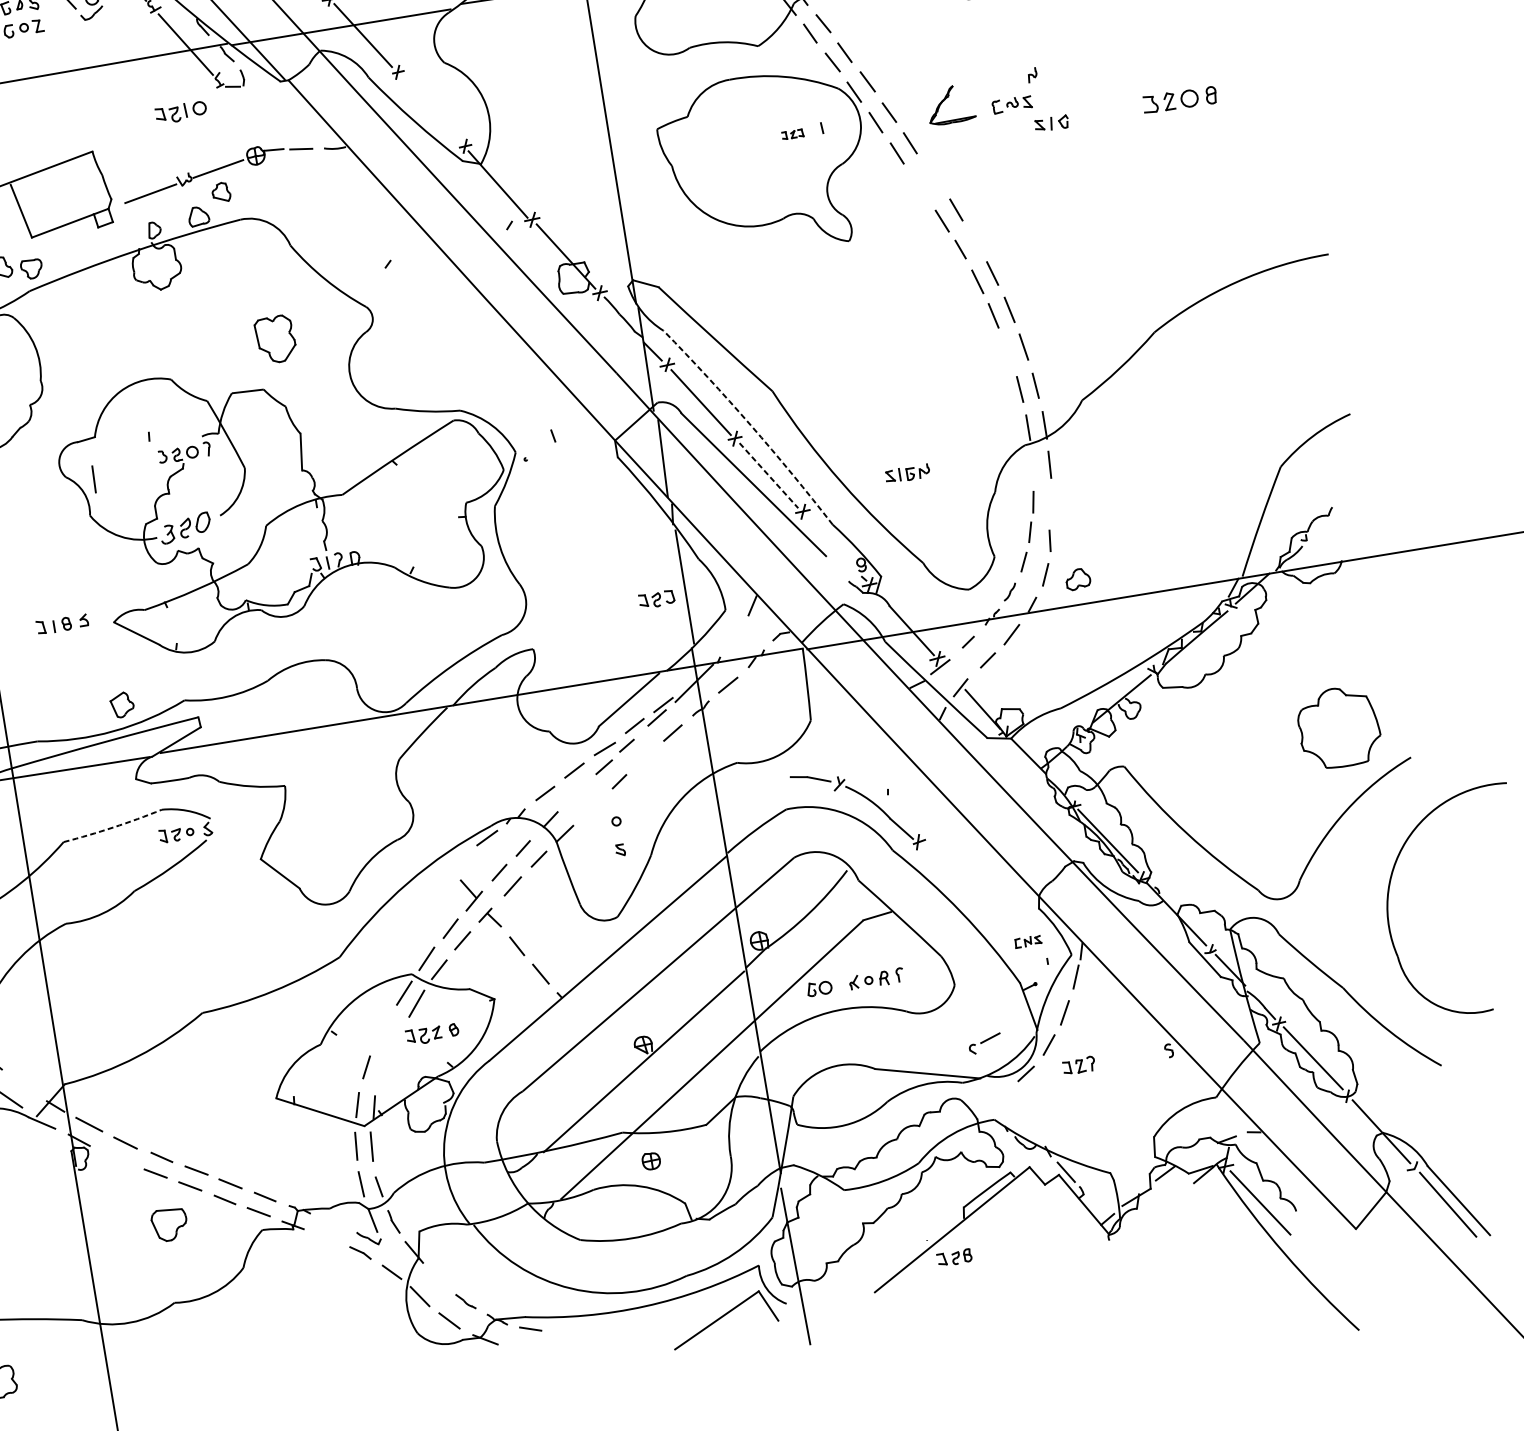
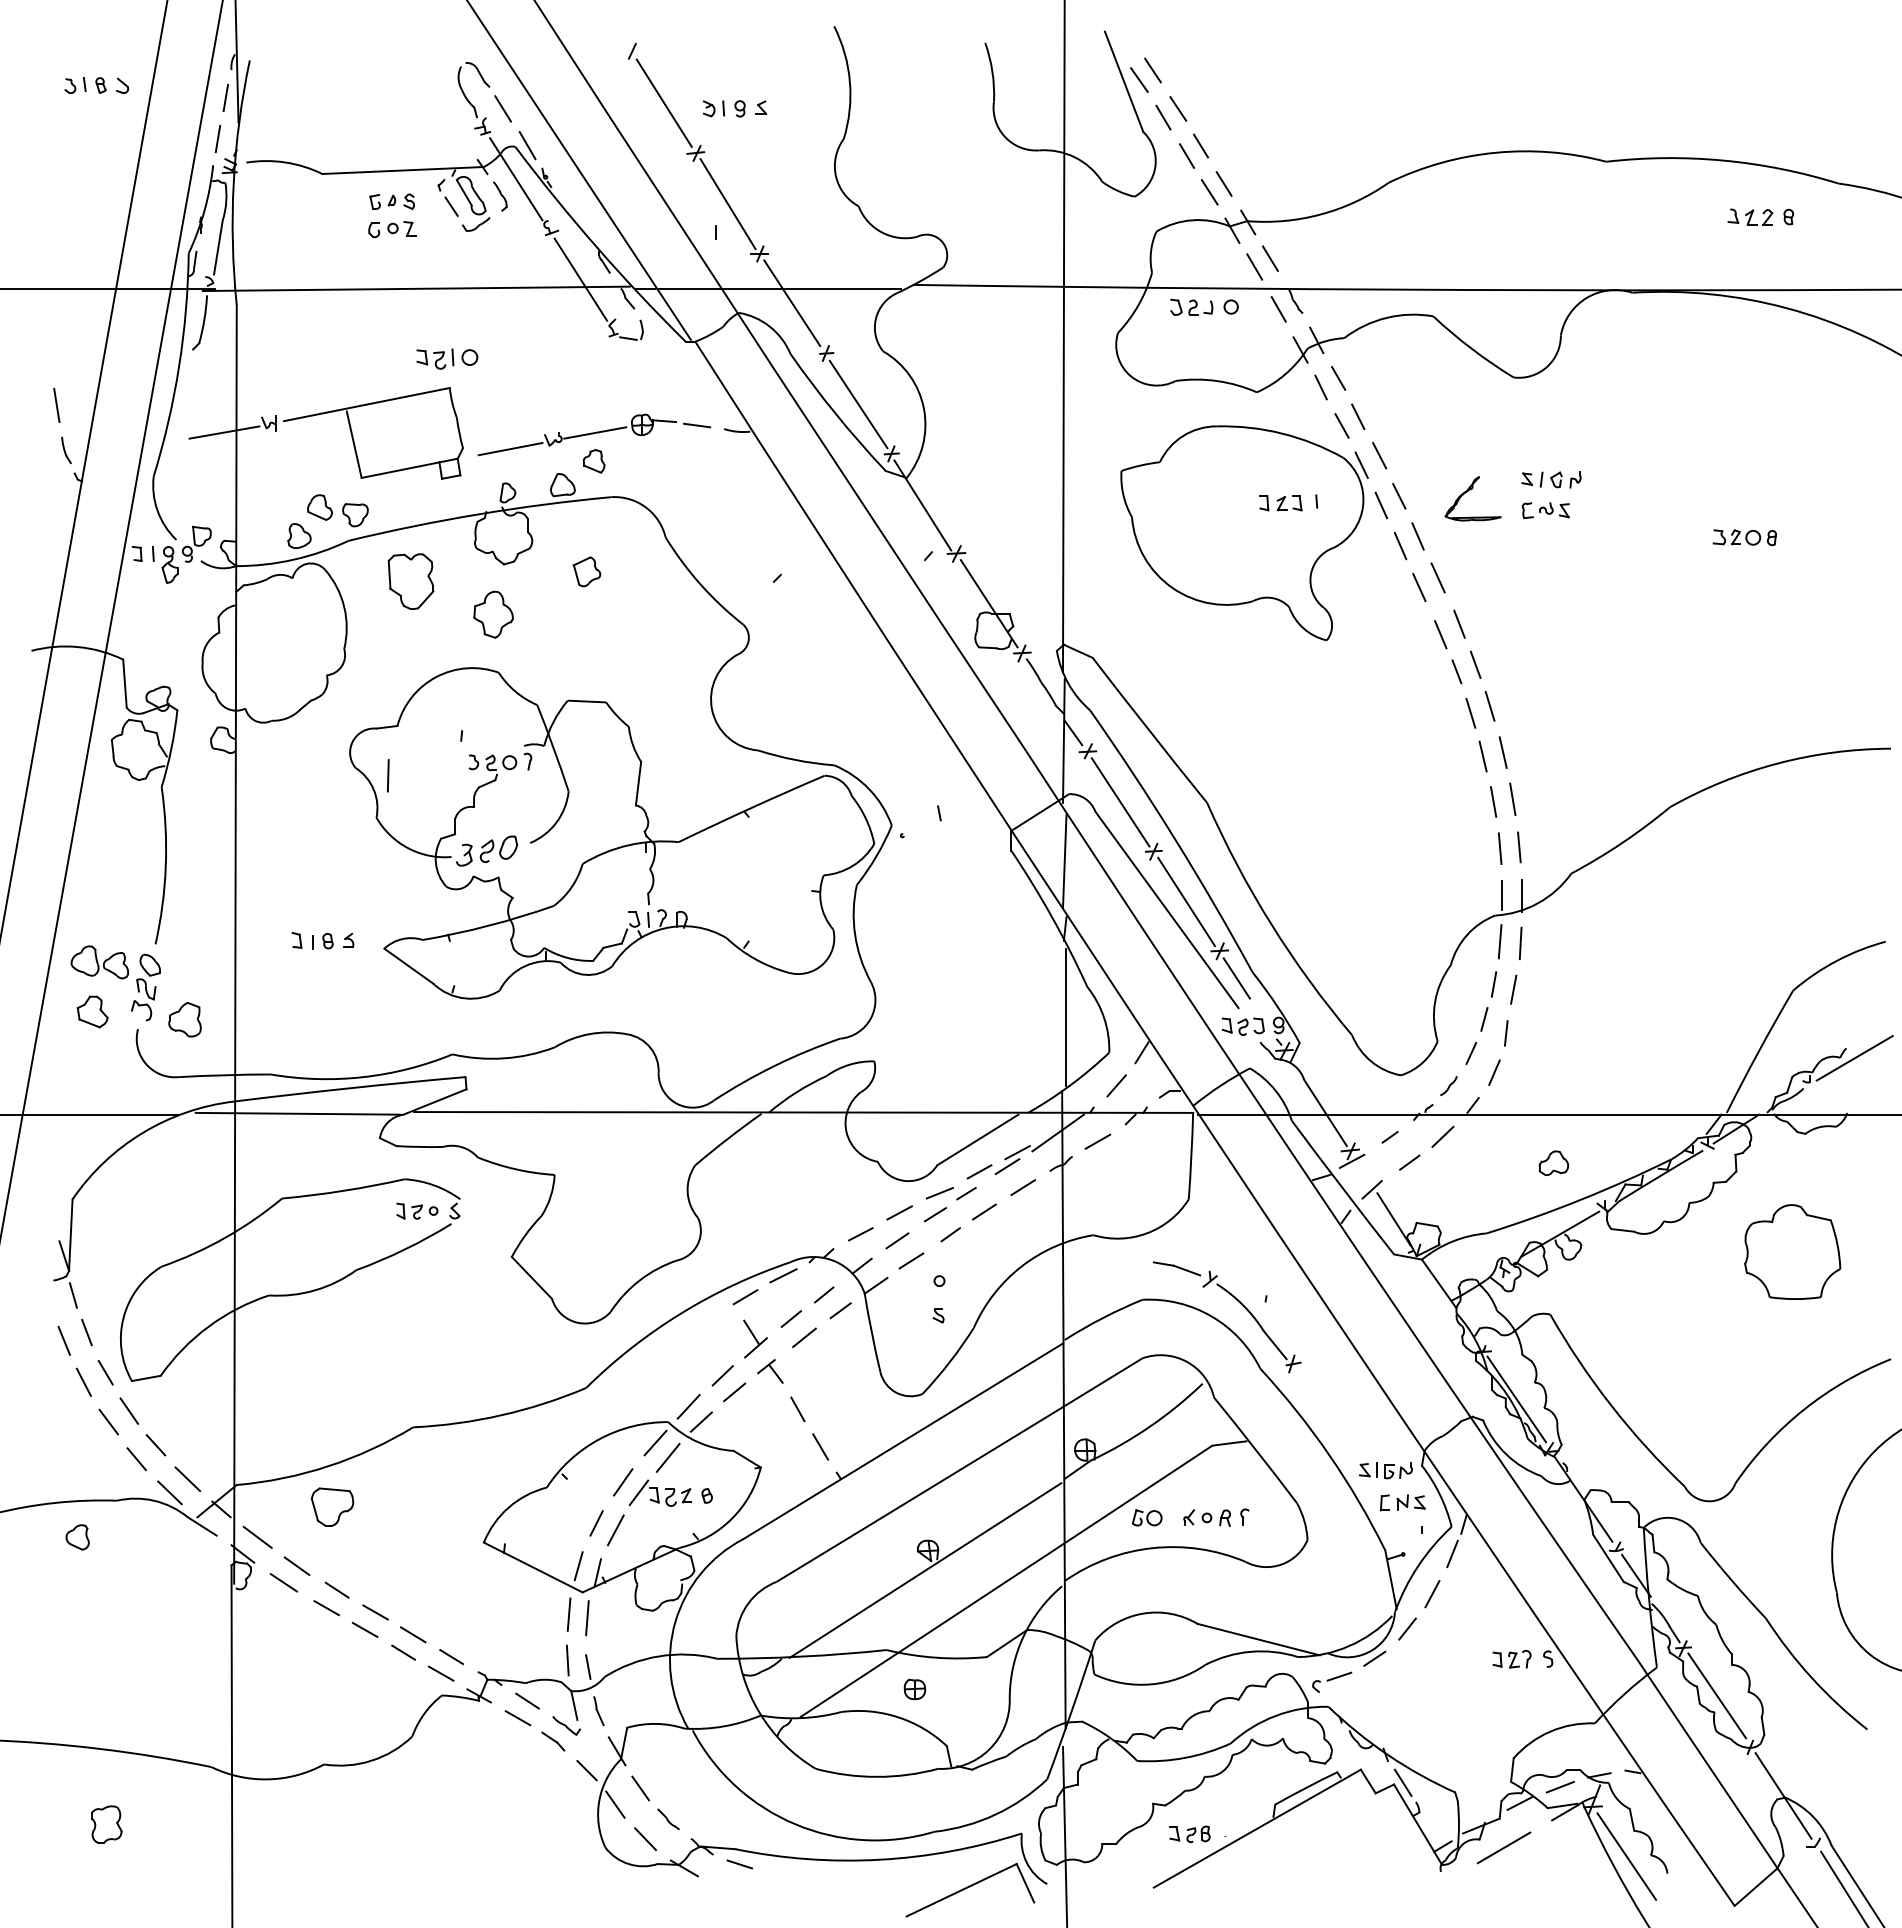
part: (1179, 100) -> (1744, 537), size x0.71
line: (431, 110) -> (858, 404), added
part: (181, 112) -> (447, 358), moved
part: (1051, 123) -> (1541, 479), moved
part: (792, 134) -> (1280, 503), size x1.67
line: (931, 174) -> (1437, 577), added
line: (918, 185) -> (1419, 587), added
line: (974, 241) -> (1475, 664), added
part: (159, 332) -> (493, 614), added
part: (275, 339) -> (410, 581), moved
line: (1008, 351) -> (1493, 801), added
arc: (750, 425) -> (1174, 839), dashed -> solid
line: (1032, 466) -> (1499, 941), added
part: (907, 473) -> (1385, 1470), moved
line: (768, 476) -> (1186, 902), dashed -> solid
line: (1050, 503) -> (1513, 989), added
line: (1340, 514) -> (1854, 1058), added
line: (820, 532) -> (1236, 978), added
part: (1077, 578) -> (1553, 1162), moved
part: (656, 599) -> (1242, 1026), moved
line: (735, 636) -> (1116, 1085), added
part: (121, 704) -> (586, 571), moved
part: (1338, 727) -> (1792, 1251), moved
line: (644, 758) -> (984, 1211), added
line: (576, 793) -> (897, 1240), added
line: (590, 808) -> (911, 1260), added
arc: (113, 827) -> (343, 1190), dashed -> solid
line: (458, 861) -> (745, 1297), added
part: (1027, 941) -> (1402, 1502), size x1.43
line: (383, 1030) -> (623, 1482), added
line: (396, 1036) -> (638, 1492), added
part: (985, 1043) -> (1332, 1681), moved
part: (1078, 1065) -> (1511, 1659), moved
line: (383, 1070) -> (615, 1530), added
line: (23, 1086) -> (187, 1479), added
line: (1195, 1155) -> (1559, 1787), added
line: (116, 1158) -> (283, 1582), added
line: (1157, 1212) -> (1503, 1847), added
line: (333, 1222) -> (527, 1700), added
part: (169, 1224) -> (332, 1506), moved
line: (327, 1238) -> (517, 1718), added
part: (954, 1257) -> (1189, 1833), moved
line: (438, 1279) -> (640, 1788), added

